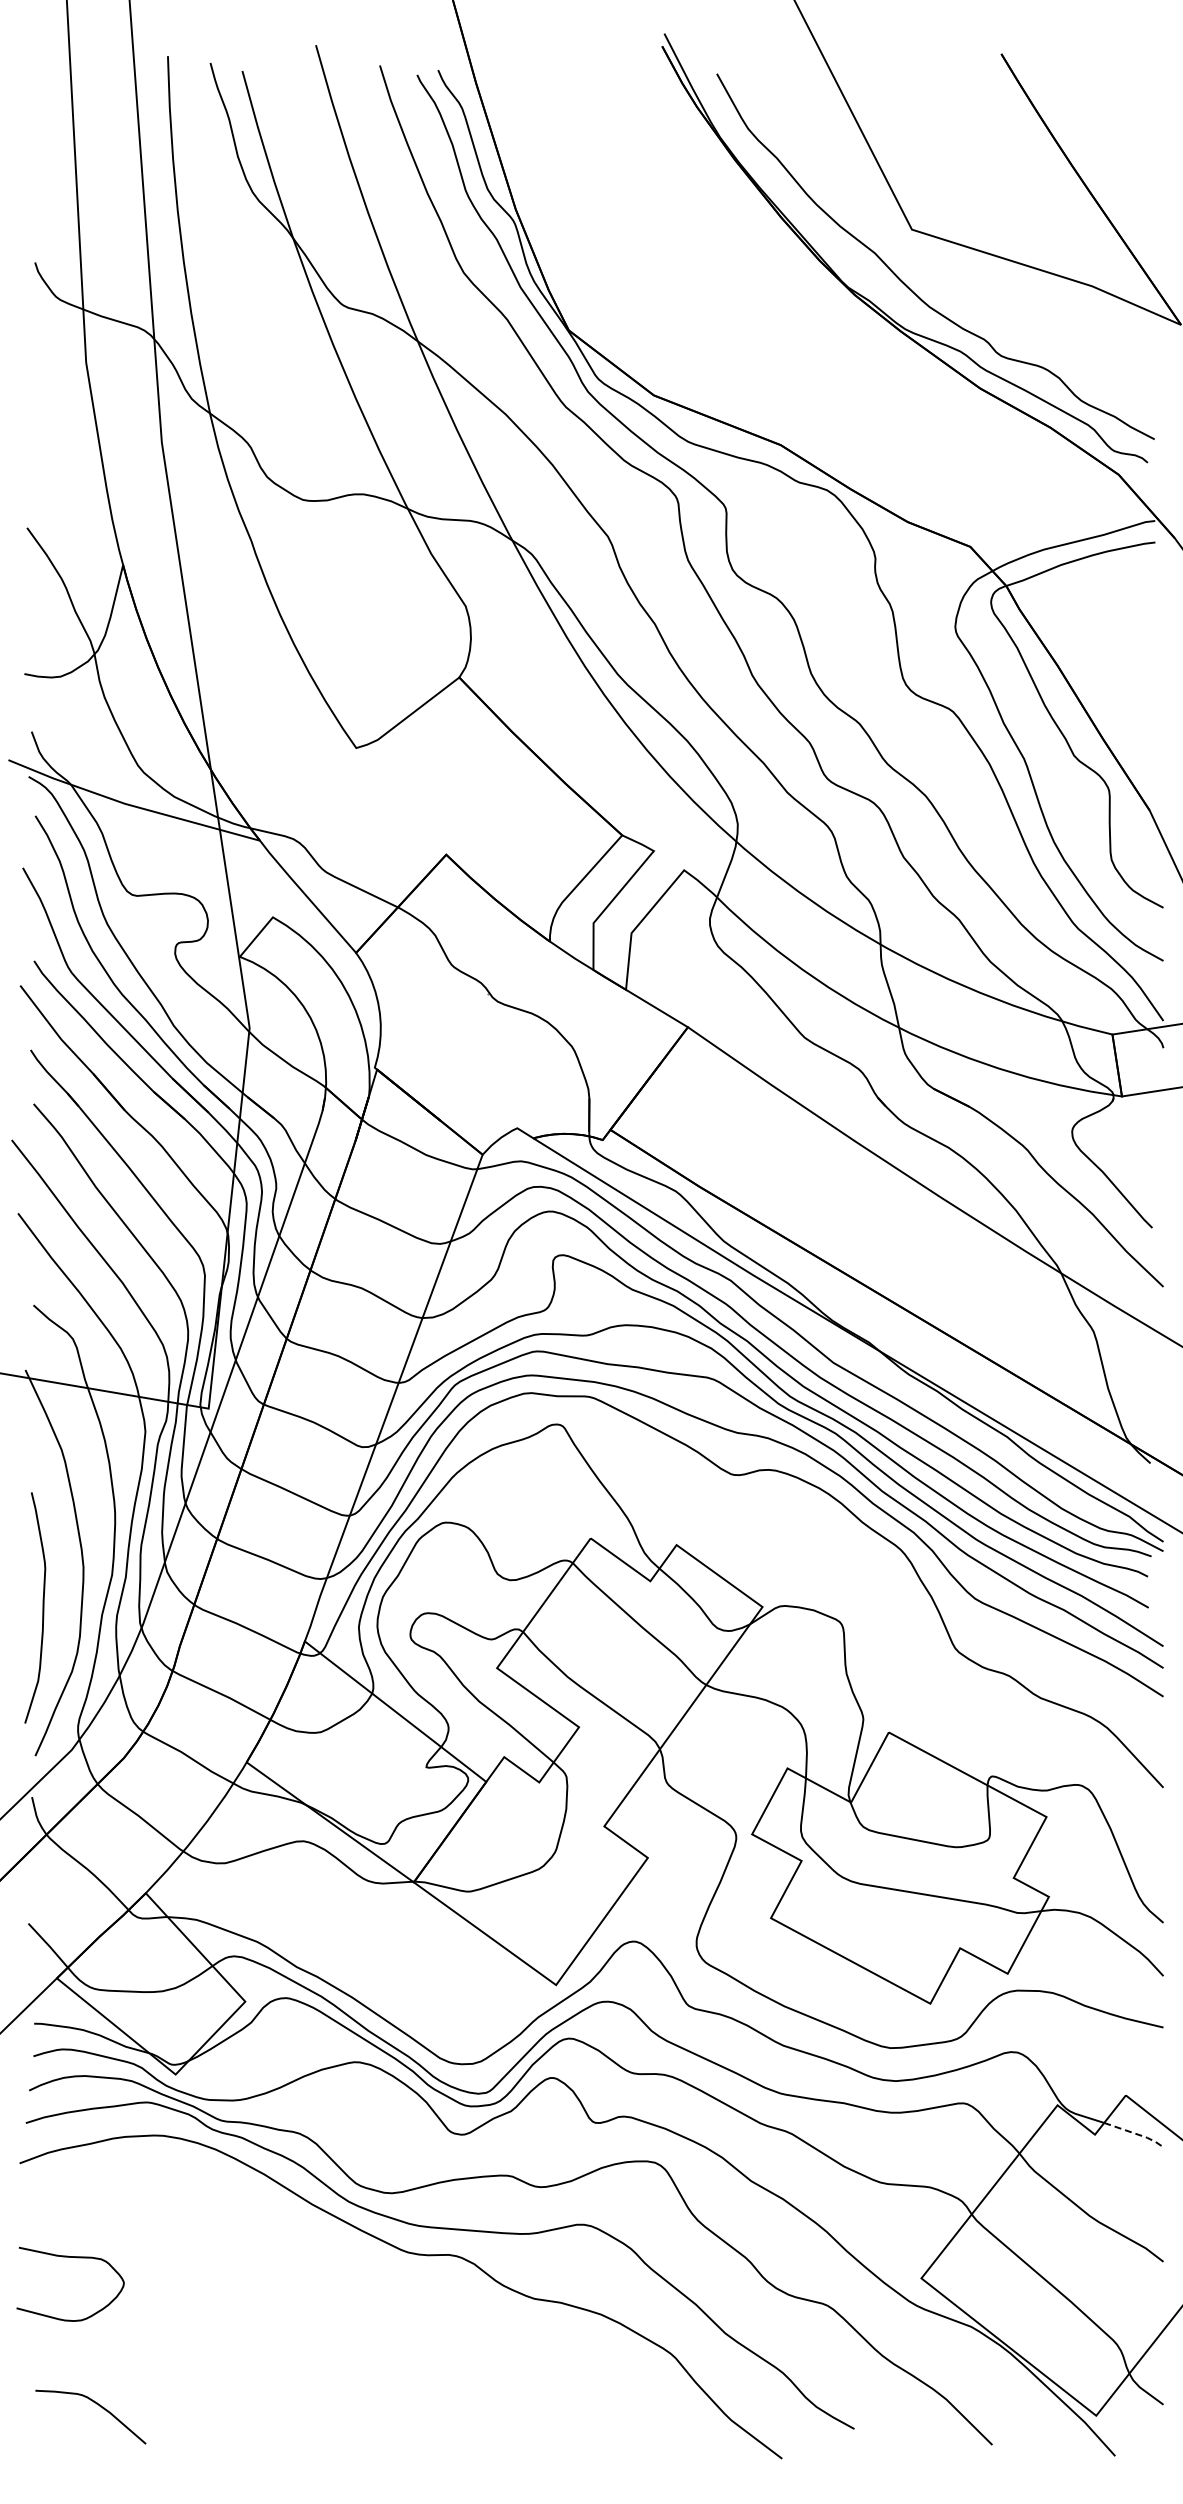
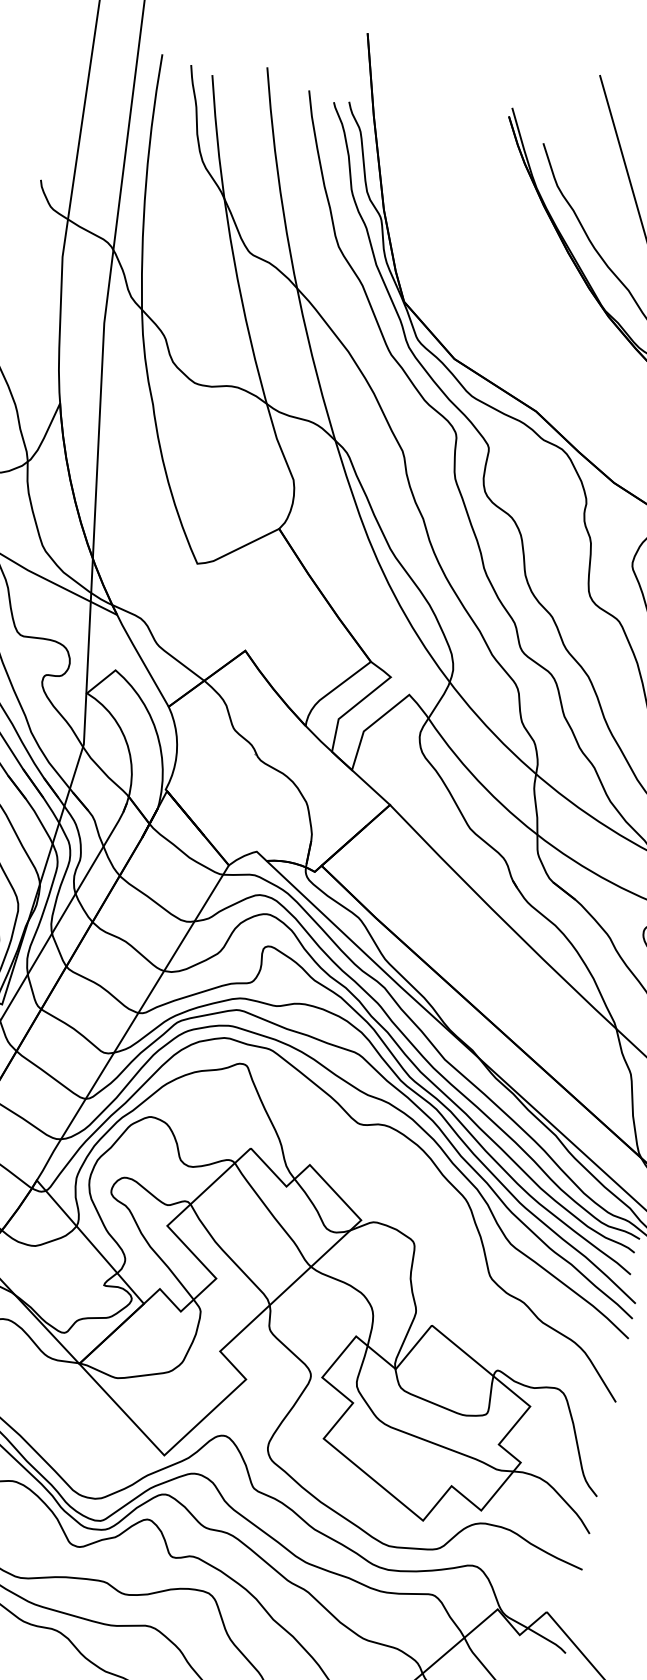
line: (1135, 2133) -> (548, 1639), dashed -> solid

